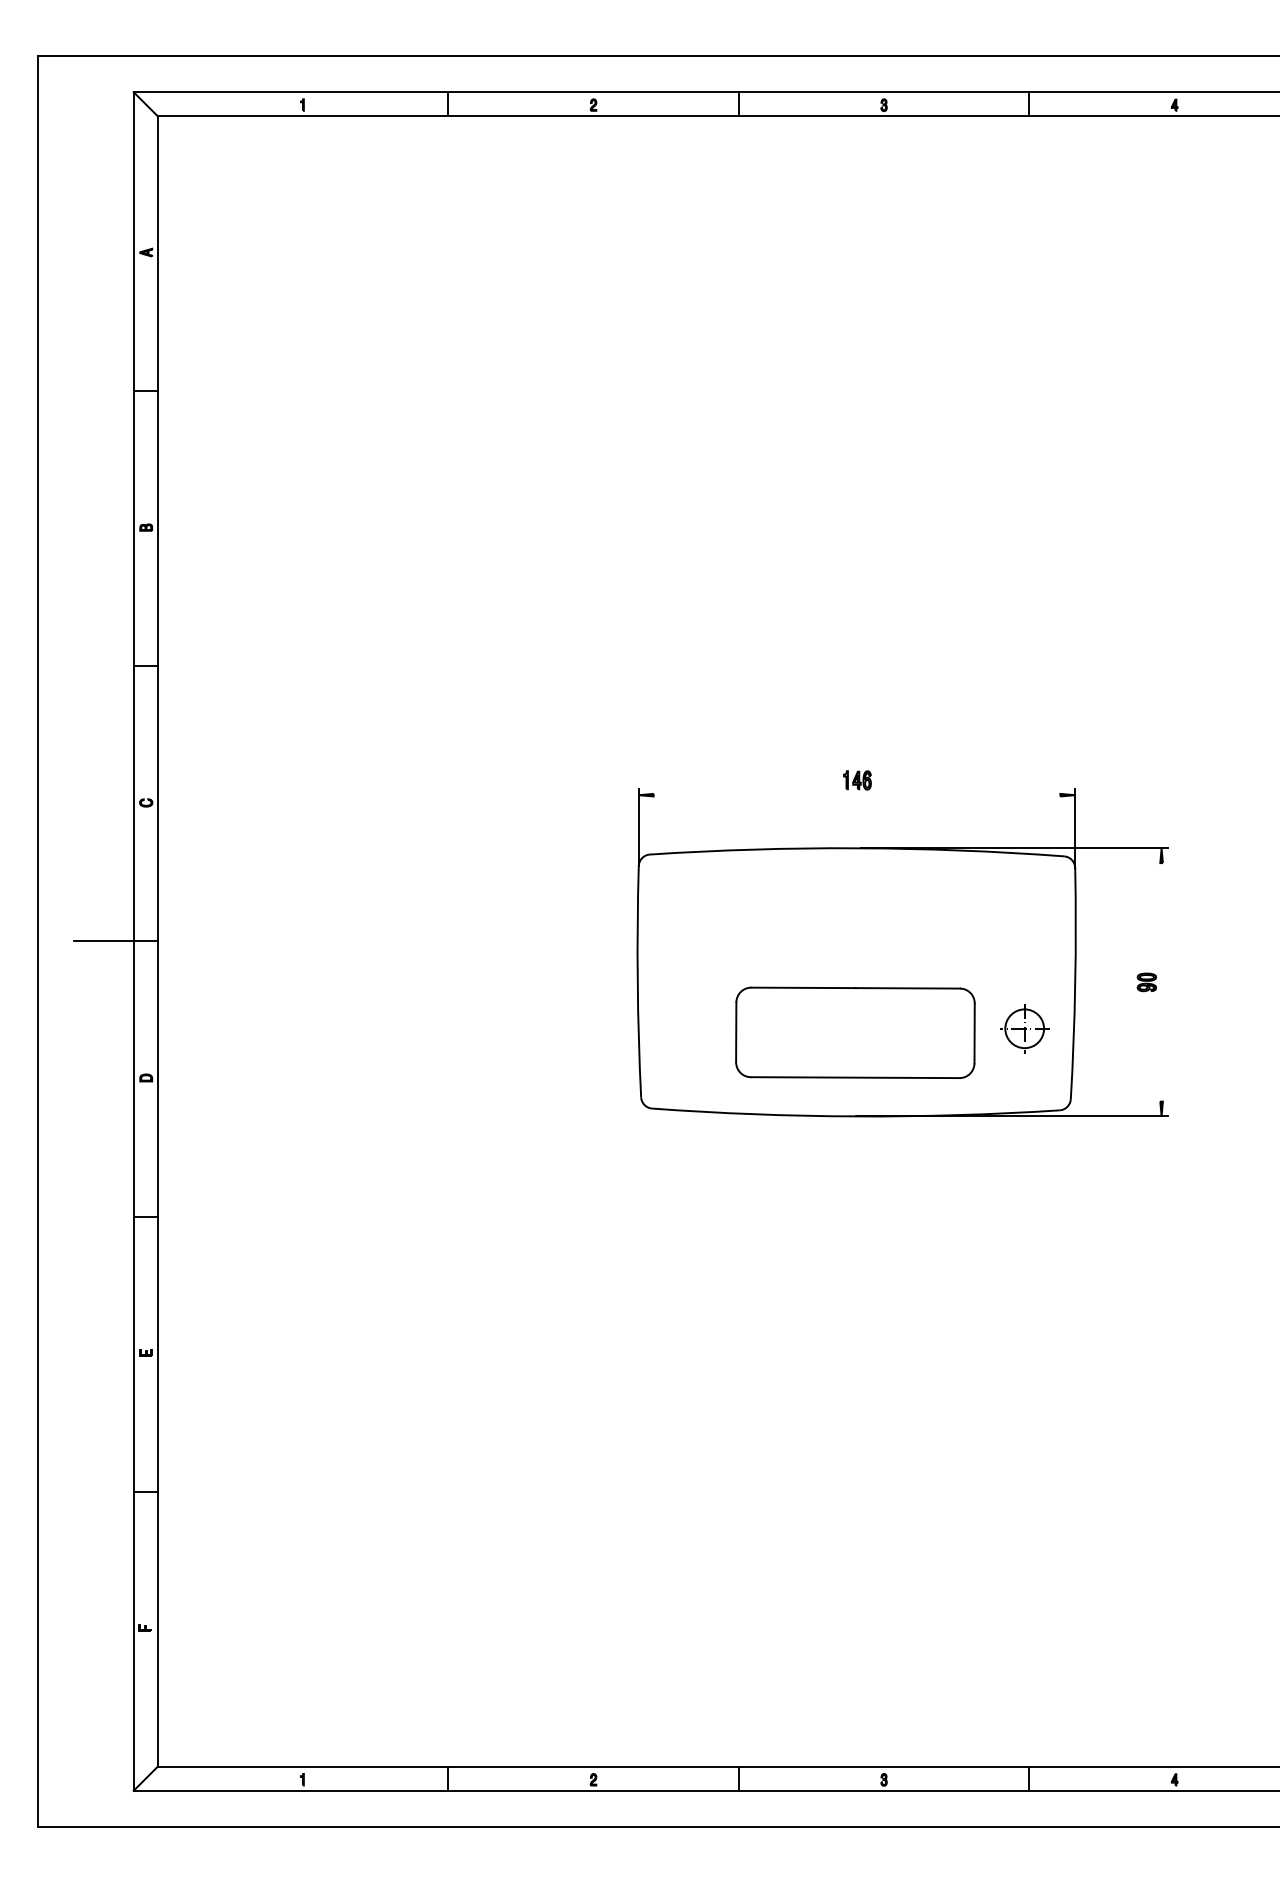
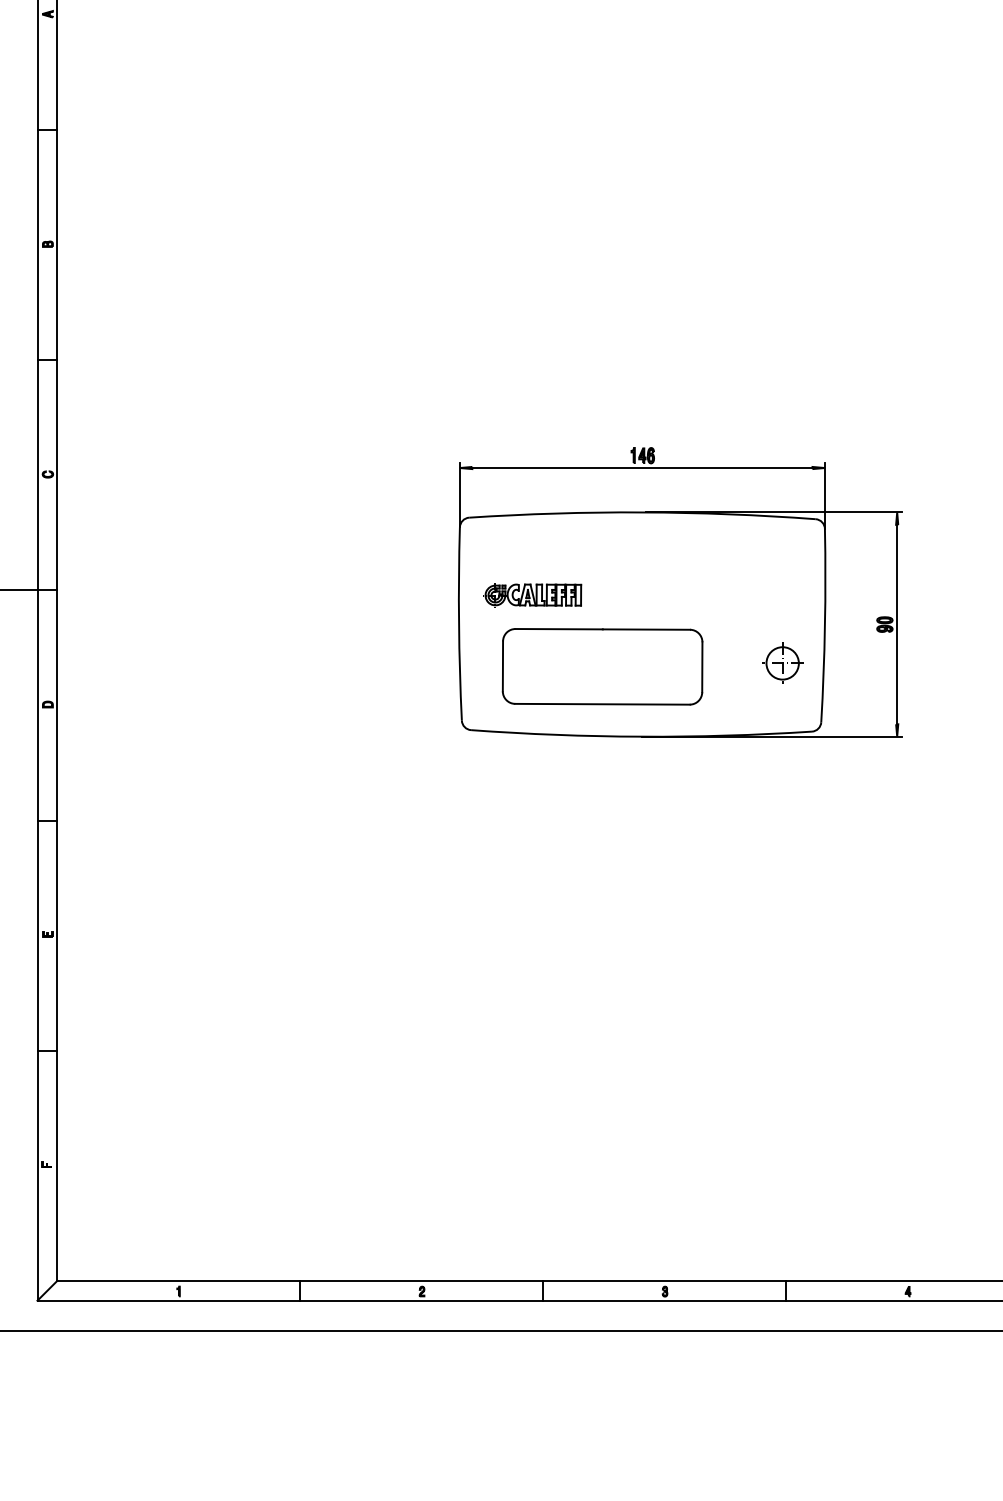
line: (856, 795) -> (642, 468), added
part: (725, 947) -> (532, 595), added
line: (1161, 982) -> (897, 624), added
part: (855, 1032) -> (602, 666), moved

